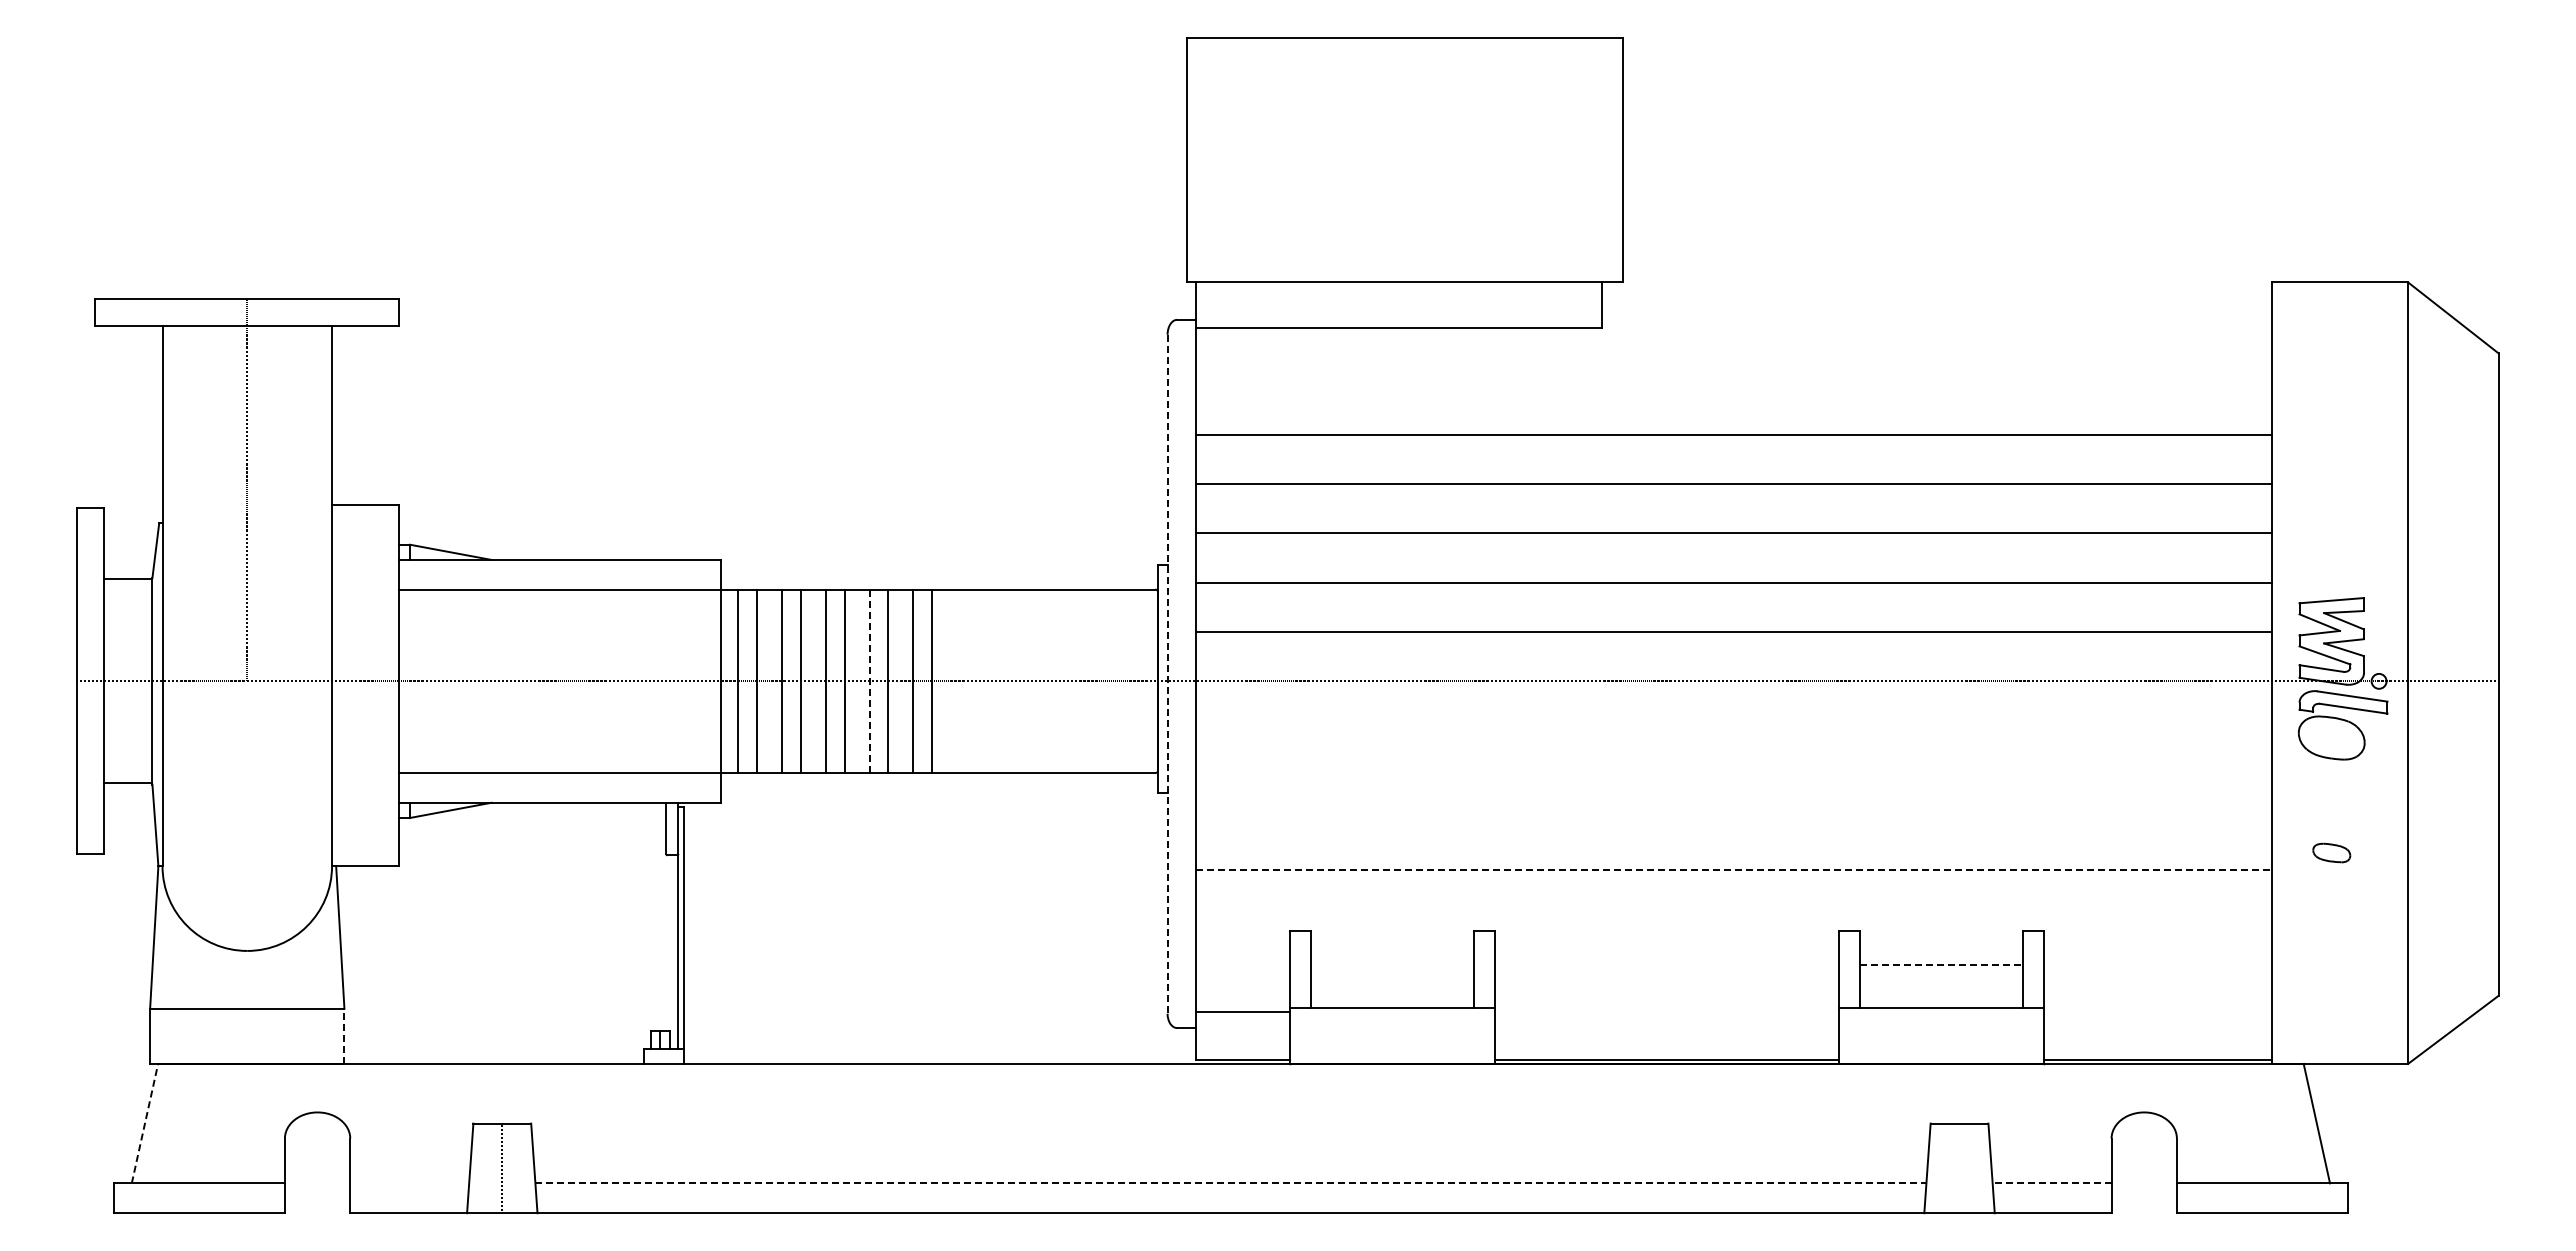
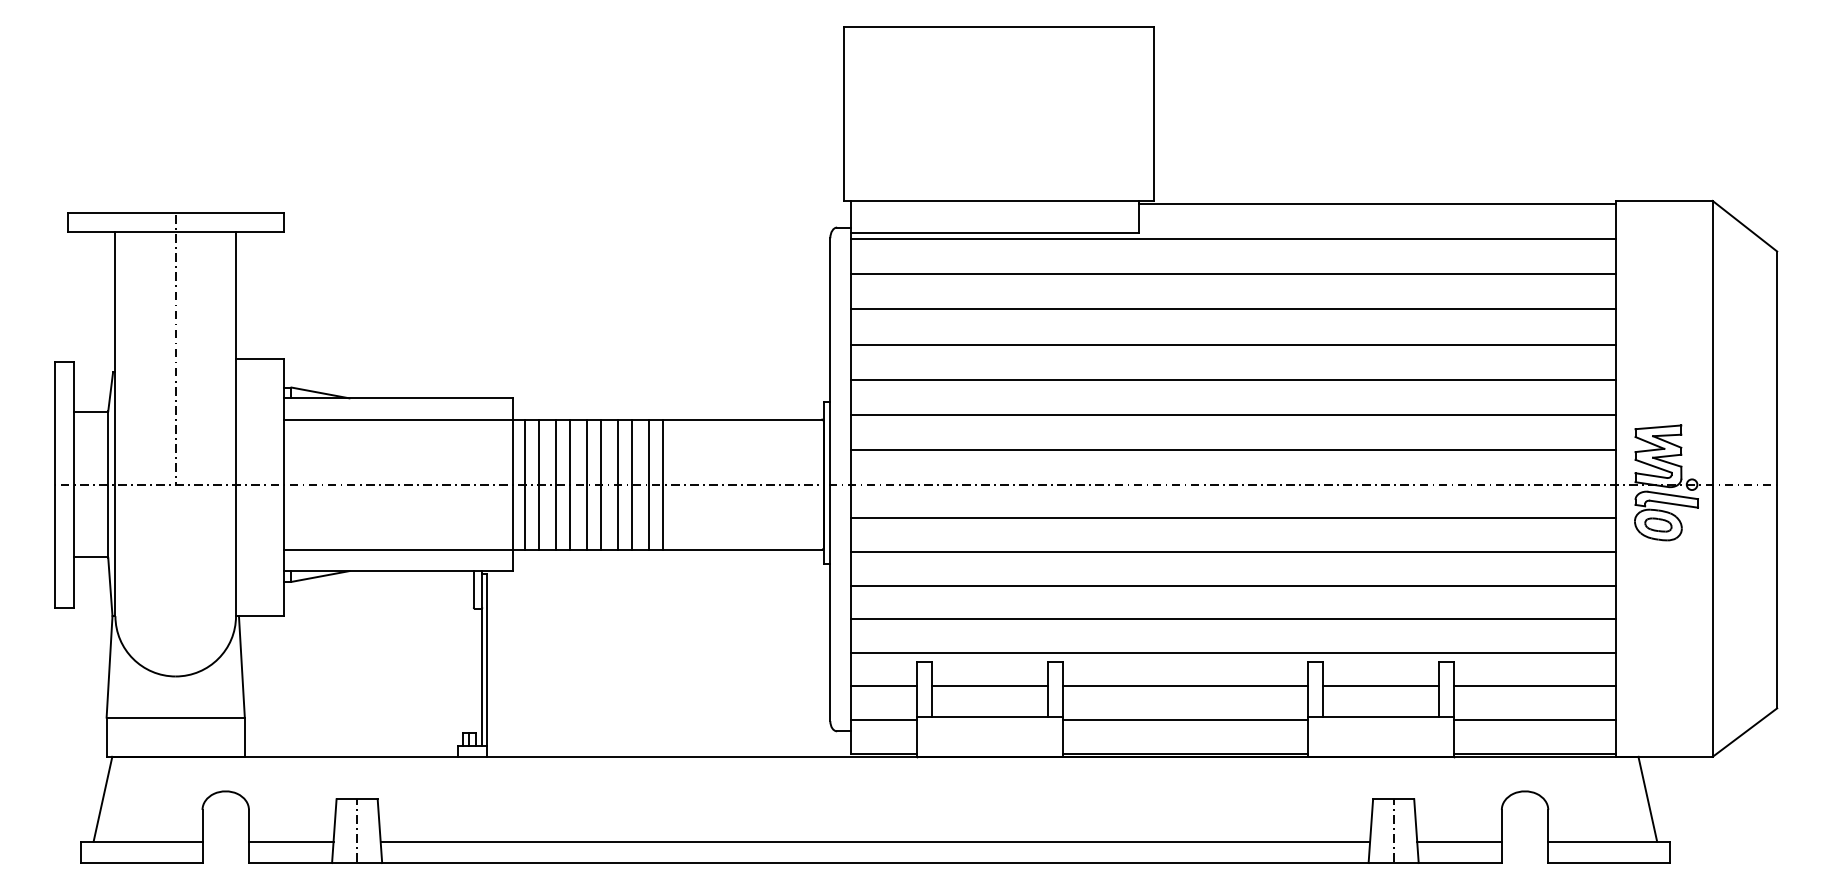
line: (1936, 287) -> (1377, 204), added
line: (1734, 336) -> (1233, 239), added
line: (1734, 385) -> (1233, 274), added
line: (1167, 674) -> (830, 479), dashed -> solid
line: (869, 681) -> (618, 484), dashed -> solid
line: (1734, 728) -> (1233, 518), added
line: (1734, 775) -> (1233, 551), added
line: (1734, 823) -> (1233, 585), added
part: (2331, 852) -> (1658, 524), moved
line: (1734, 870) -> (1233, 619), dashed -> solid
line: (1734, 917) -> (1233, 652), added
line: (1242, 964) -> (883, 686), added
line: (1392, 964) -> (990, 686), added
line: (1666, 964) -> (1185, 686), added
line: (1941, 964) -> (1380, 686), dashed -> solid
line: (2157, 964) -> (1534, 686), added
line: (1666, 1012) -> (1185, 720), added
line: (2157, 1012) -> (1534, 720), added
line: (344, 1036) -> (244, 737), dashed -> solid
line: (145, 1123) -> (103, 799), dashed -> solid
line: (1959, 1168) -> (1393, 831), added
line: (409, 1183) -> (291, 841), added
line: (1231, 1183) -> (875, 841), dashed -> solid
line: (2052, 1183) -> (1459, 841), dashed -> solid

